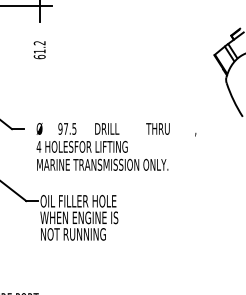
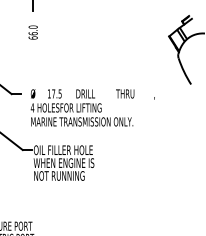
text: (38, 47) -> (32, 30), 61.2 -> 66.0
text: (59, 128) -> (48, 93), 97.5 -> 17.5

